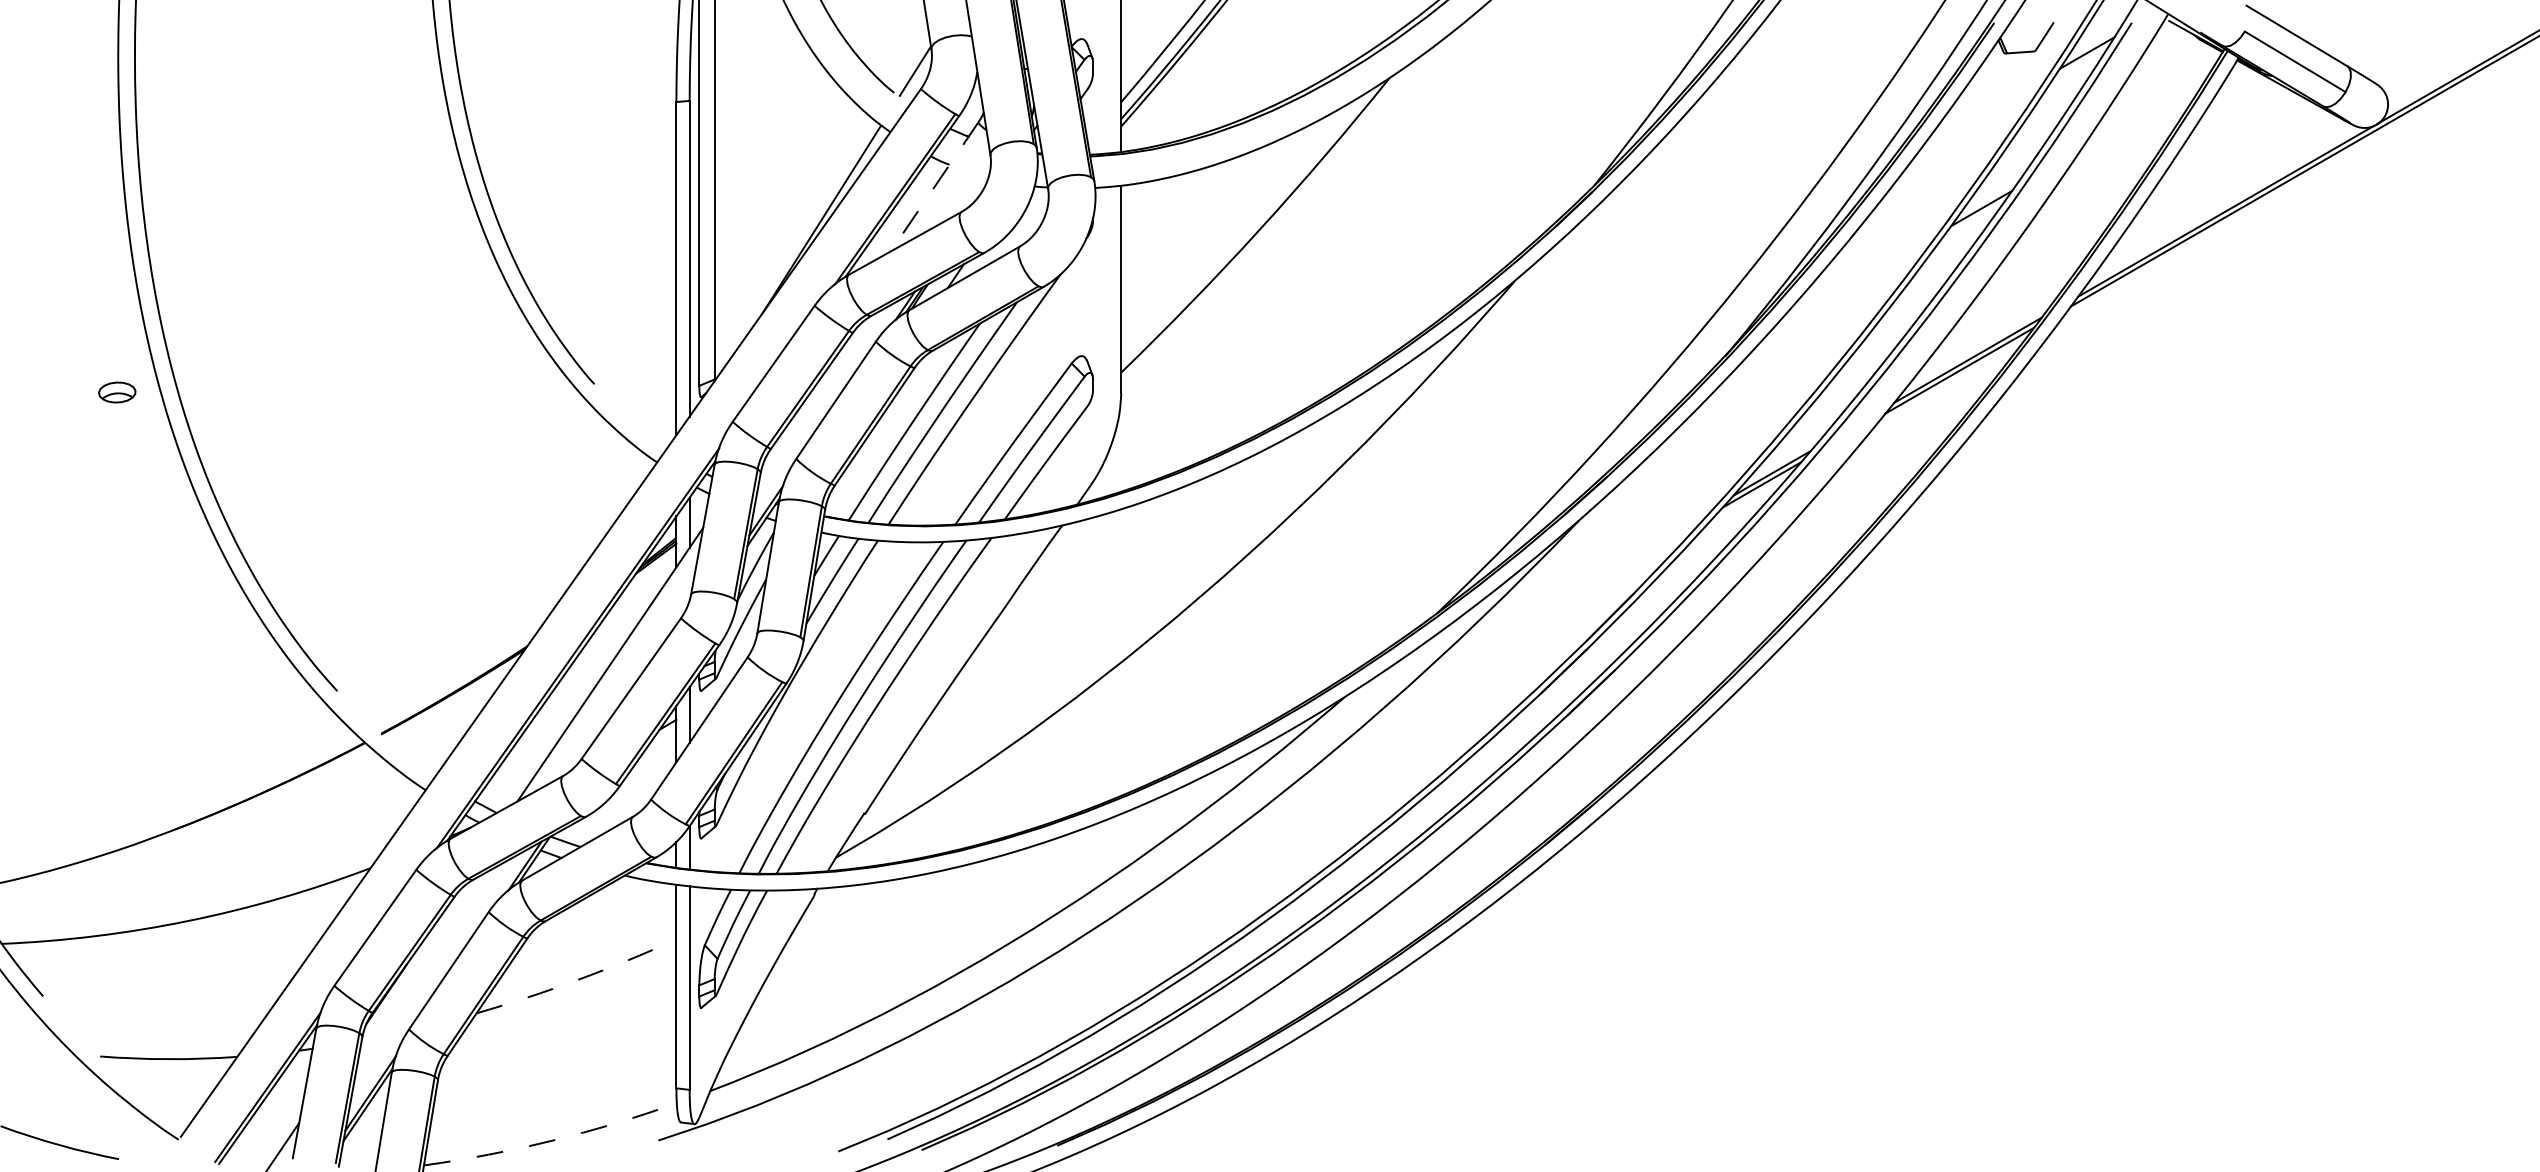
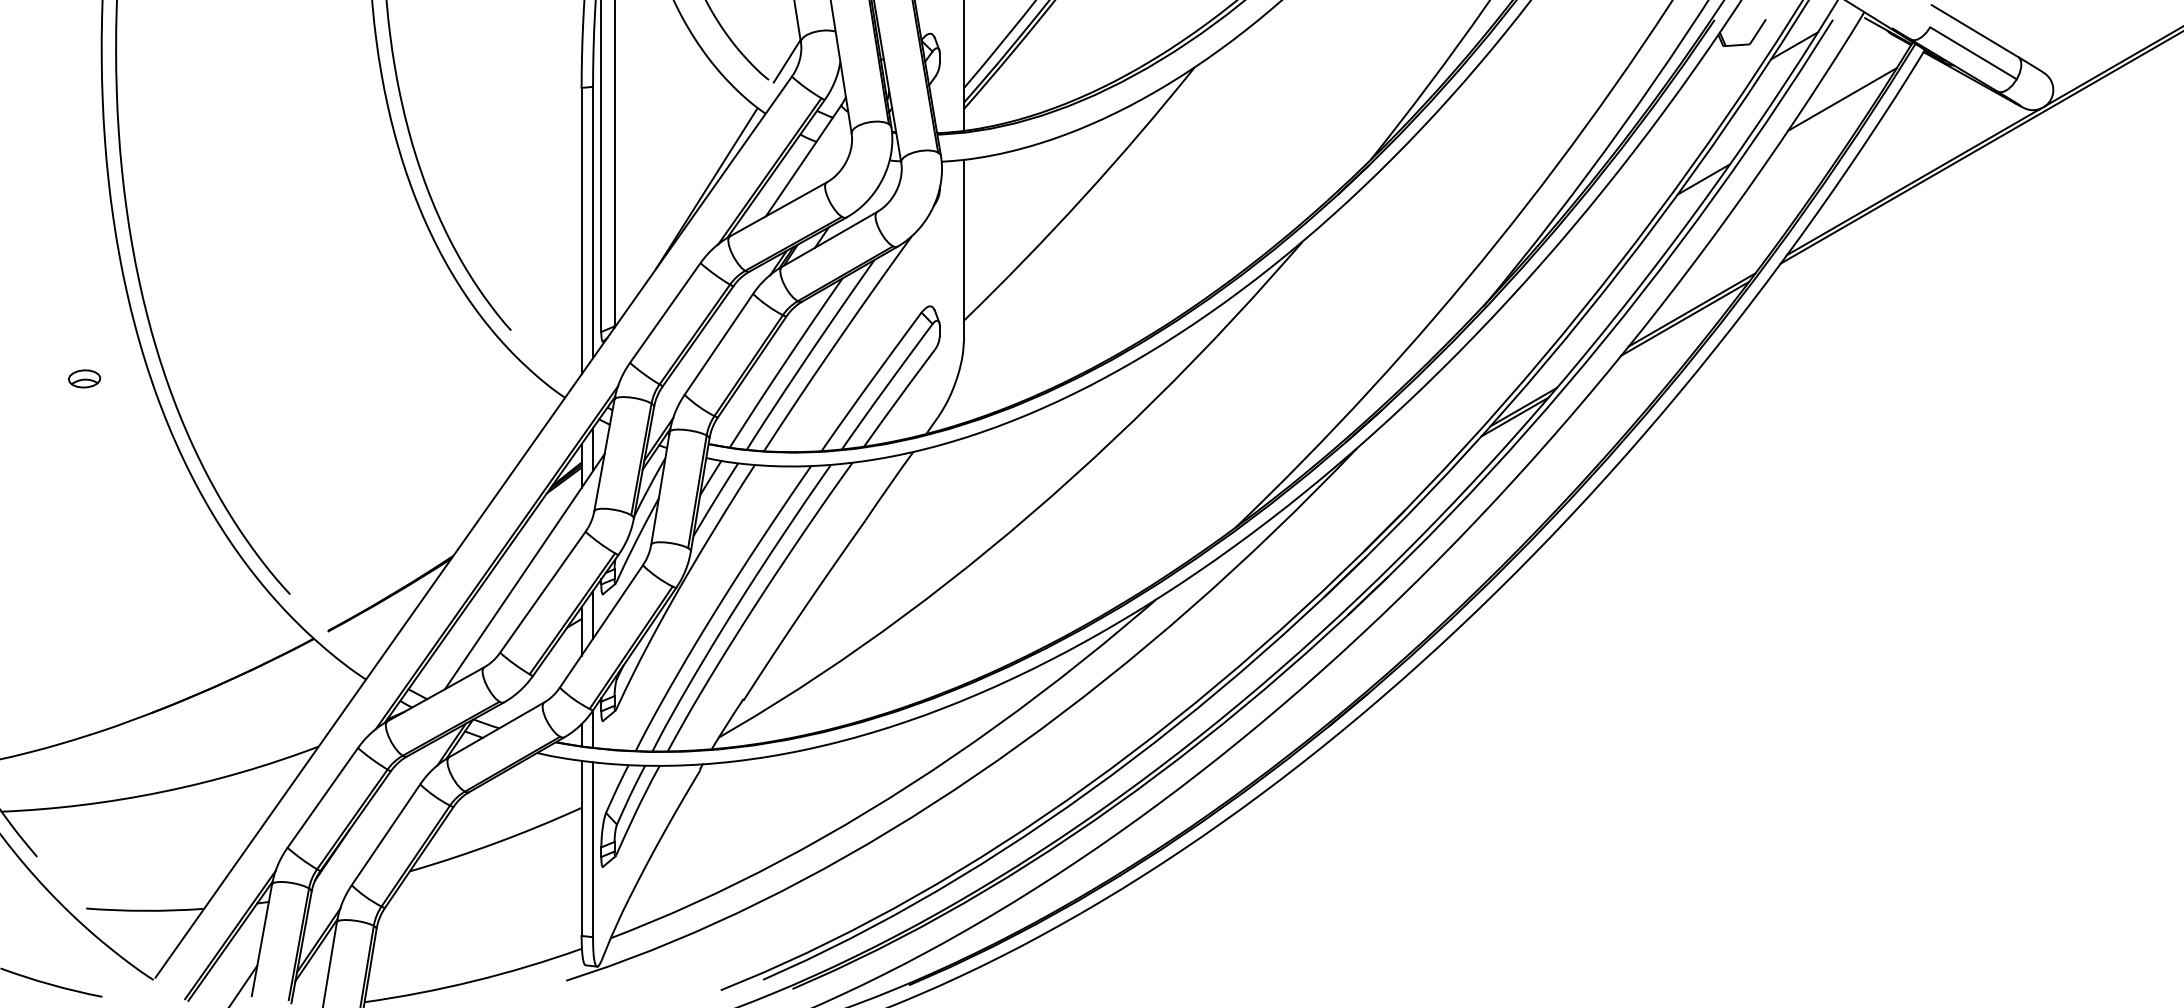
line: (2142, 115) -> (1842, 99), added
line: (934, 187) -> (803, 161), dashed -> solid
part: (117, 392) -> (84, 378), moved
arc: (577, 979) -> (496, 842), dashed -> solid
arc: (551, 1140) -> (474, 980), dashed -> solid

